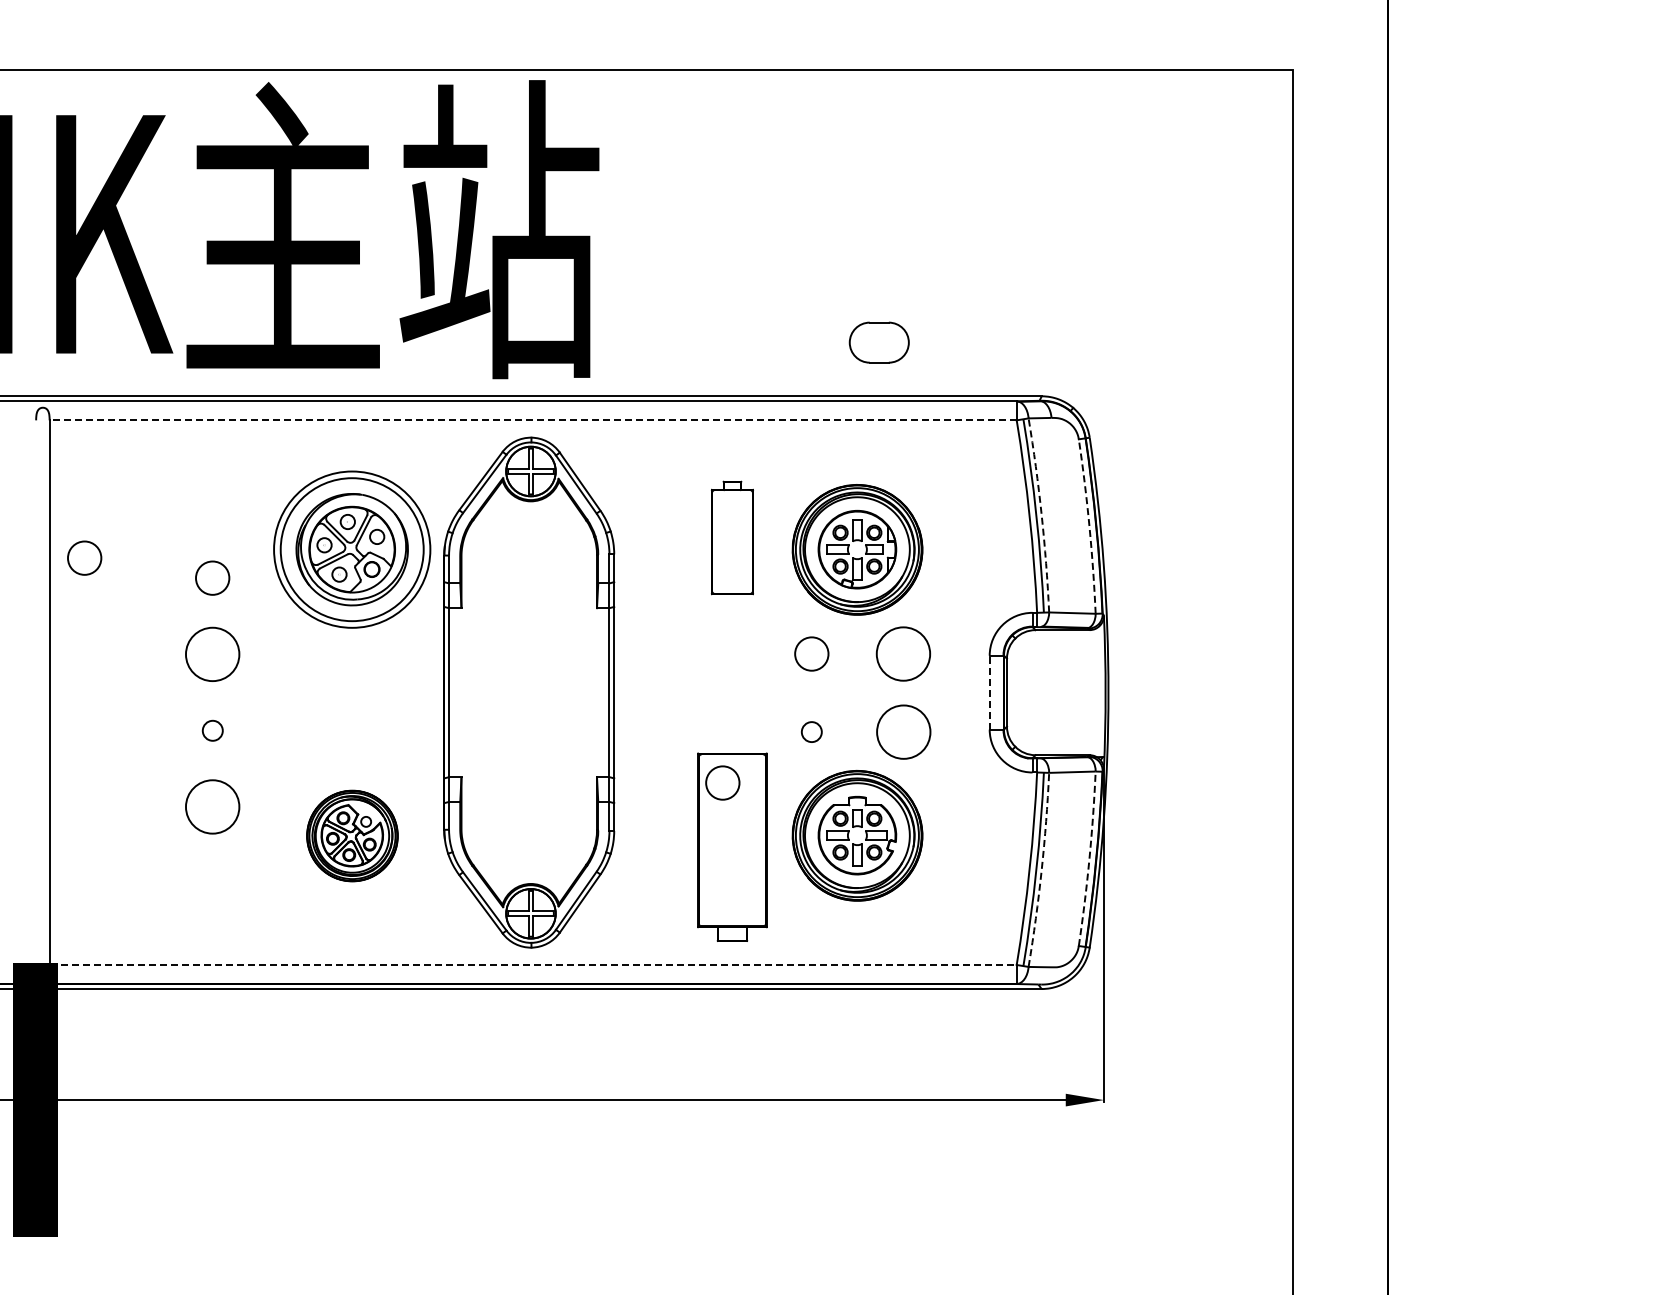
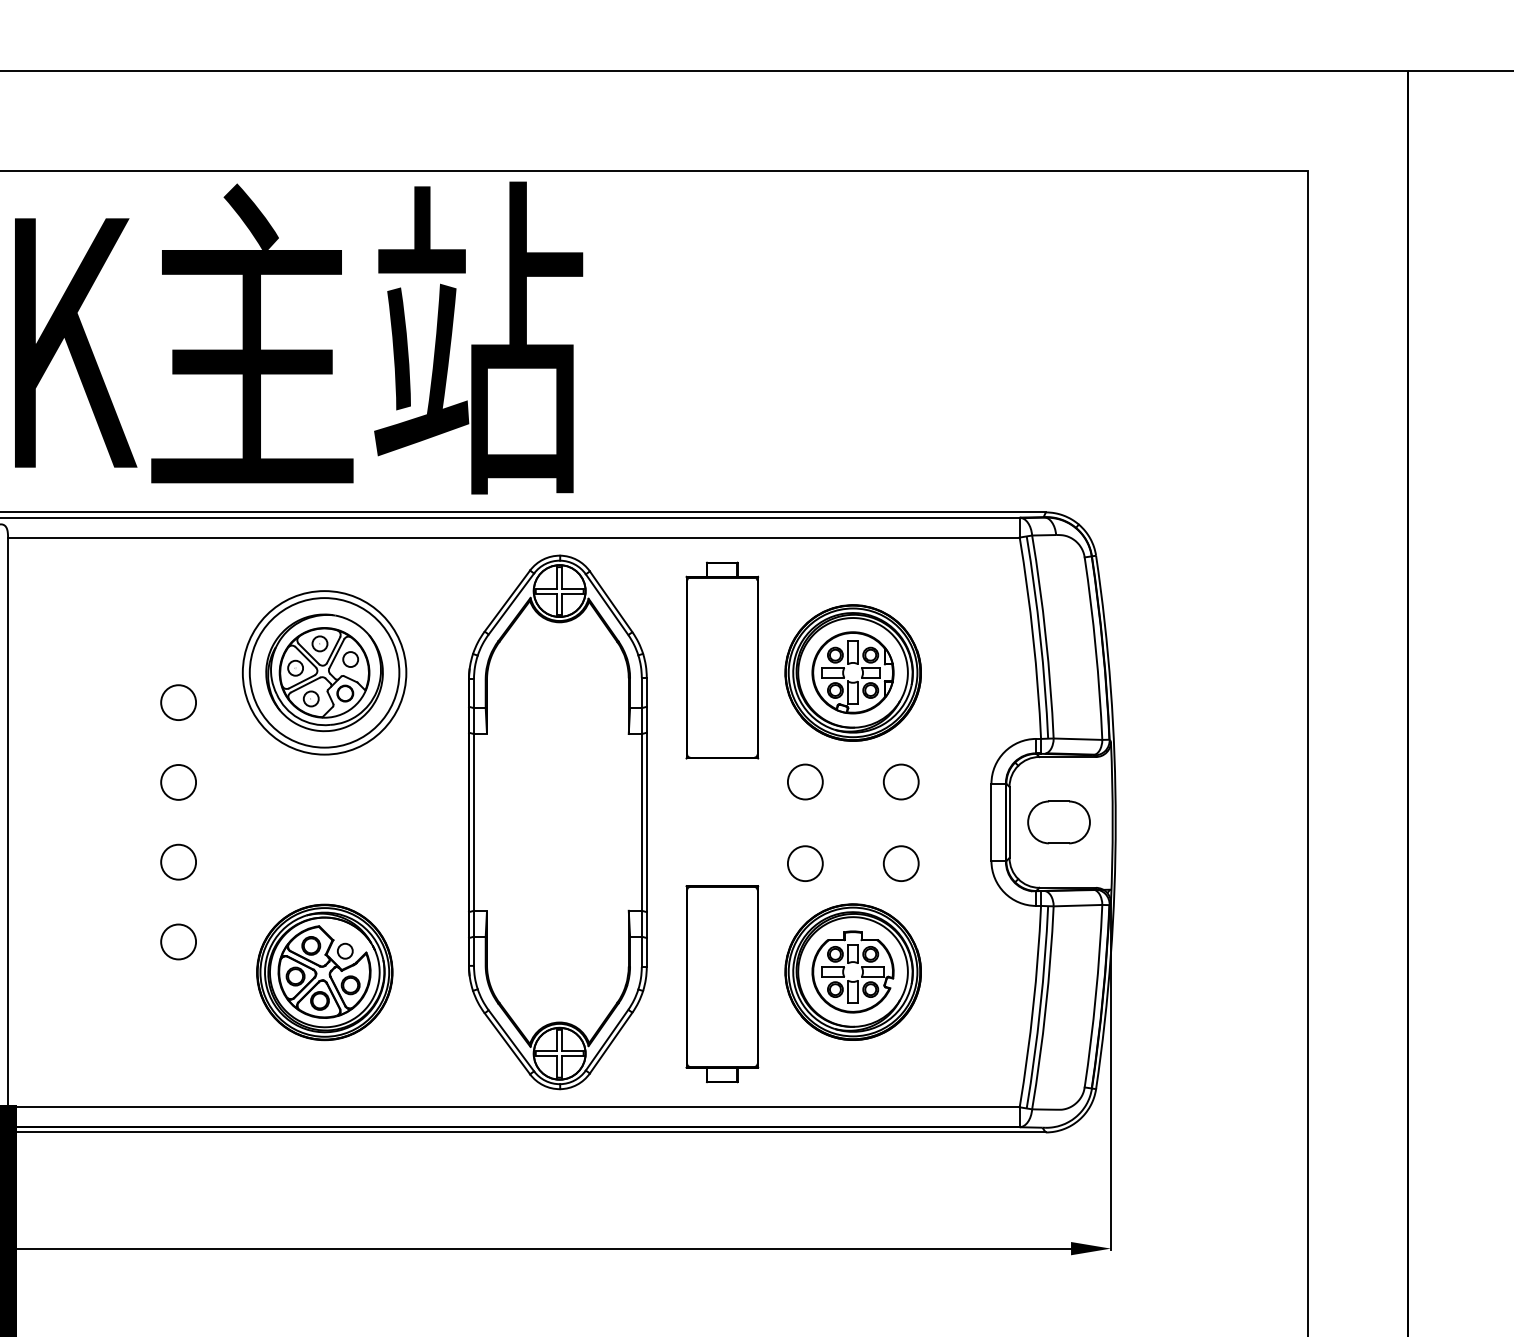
part: (878, 342) -> (1058, 822), moved
line: (533, 420) -> (514, 537), dashed -> solid
arc: (1041, 515) -> (1045, 637), dashed -> solid
arc: (1089, 526) -> (1095, 648), dashed -> solid
part: (732, 537) -> (722, 660), size x1.67
circle: (84, 557) -> (44, 681), removed
circle: (903, 653) -> (901, 781), size x0.62
circle: (212, 654) -> (178, 782), size x0.62
part: (529, 692) -> (558, 822), moved
line: (989, 692) -> (991, 822), dashed -> solid
circle: (212, 730) -> (178, 862), size x1.67
circle: (811, 731) -> (805, 863), size x1.67
circle: (902, 731) -> (900, 863), size x0.62
circle: (722, 782) -> (711, 916), removed
circle: (212, 806) -> (178, 941), size x0.62
part: (352, 835) -> (324, 971), size x1.43
arc: (1089, 858) -> (1095, 995), dashed -> solid
arc: (1041, 870) -> (1045, 1008), dashed -> solid
line: (533, 964) -> (514, 1106), dashed -> solid

